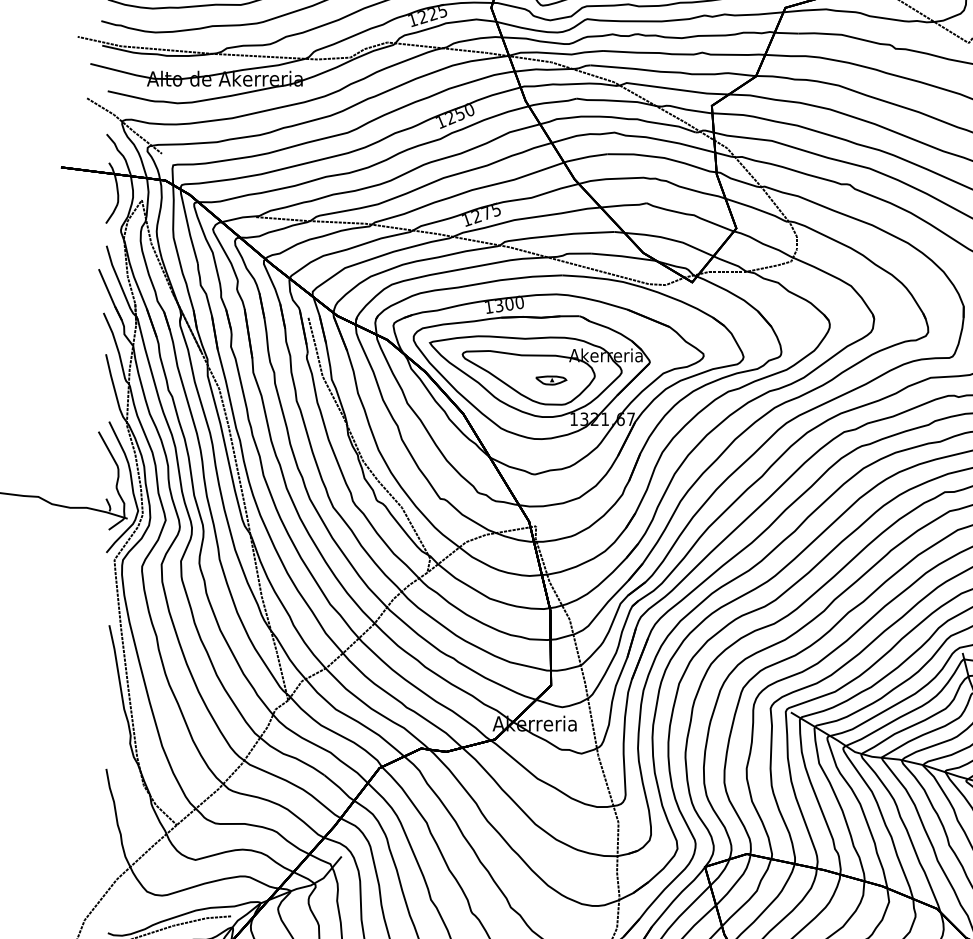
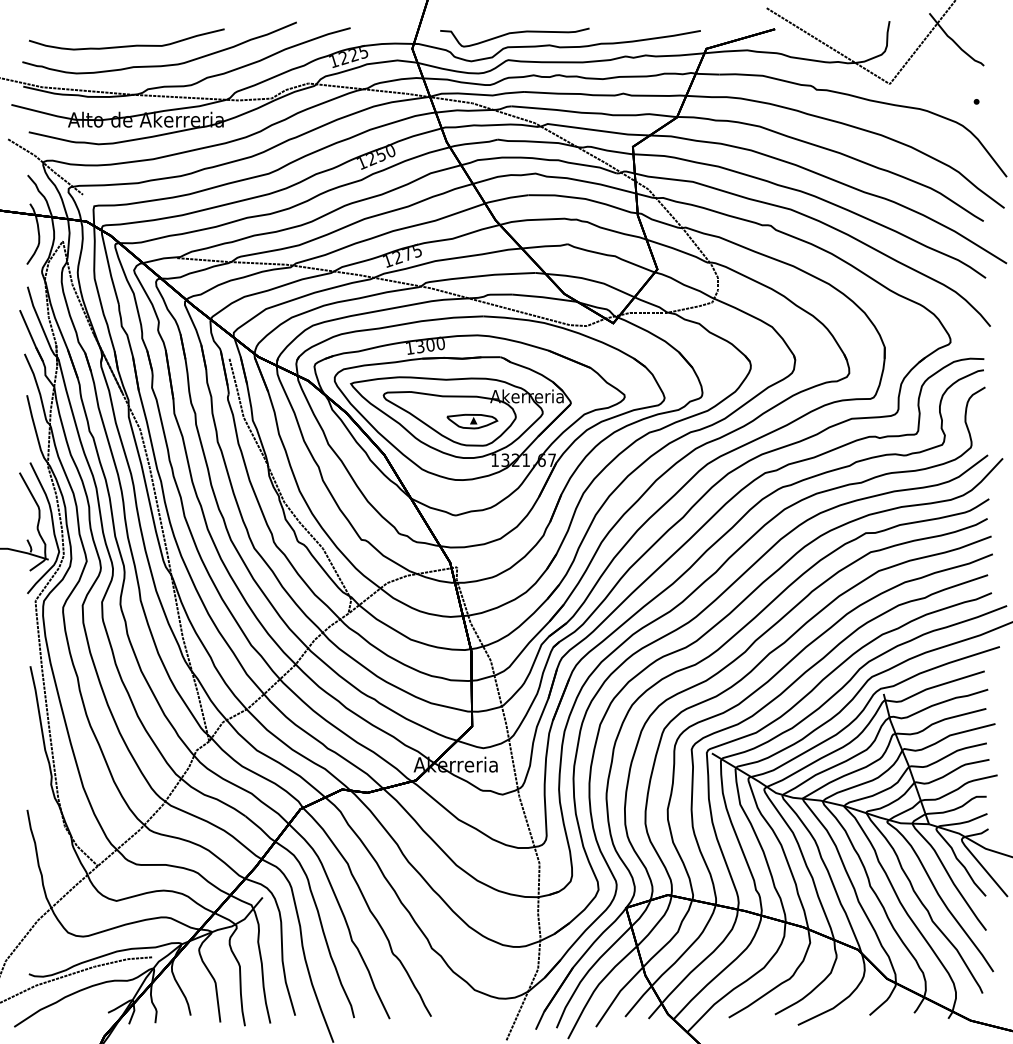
part: (551, 380) -> (472, 421), size x1.67

